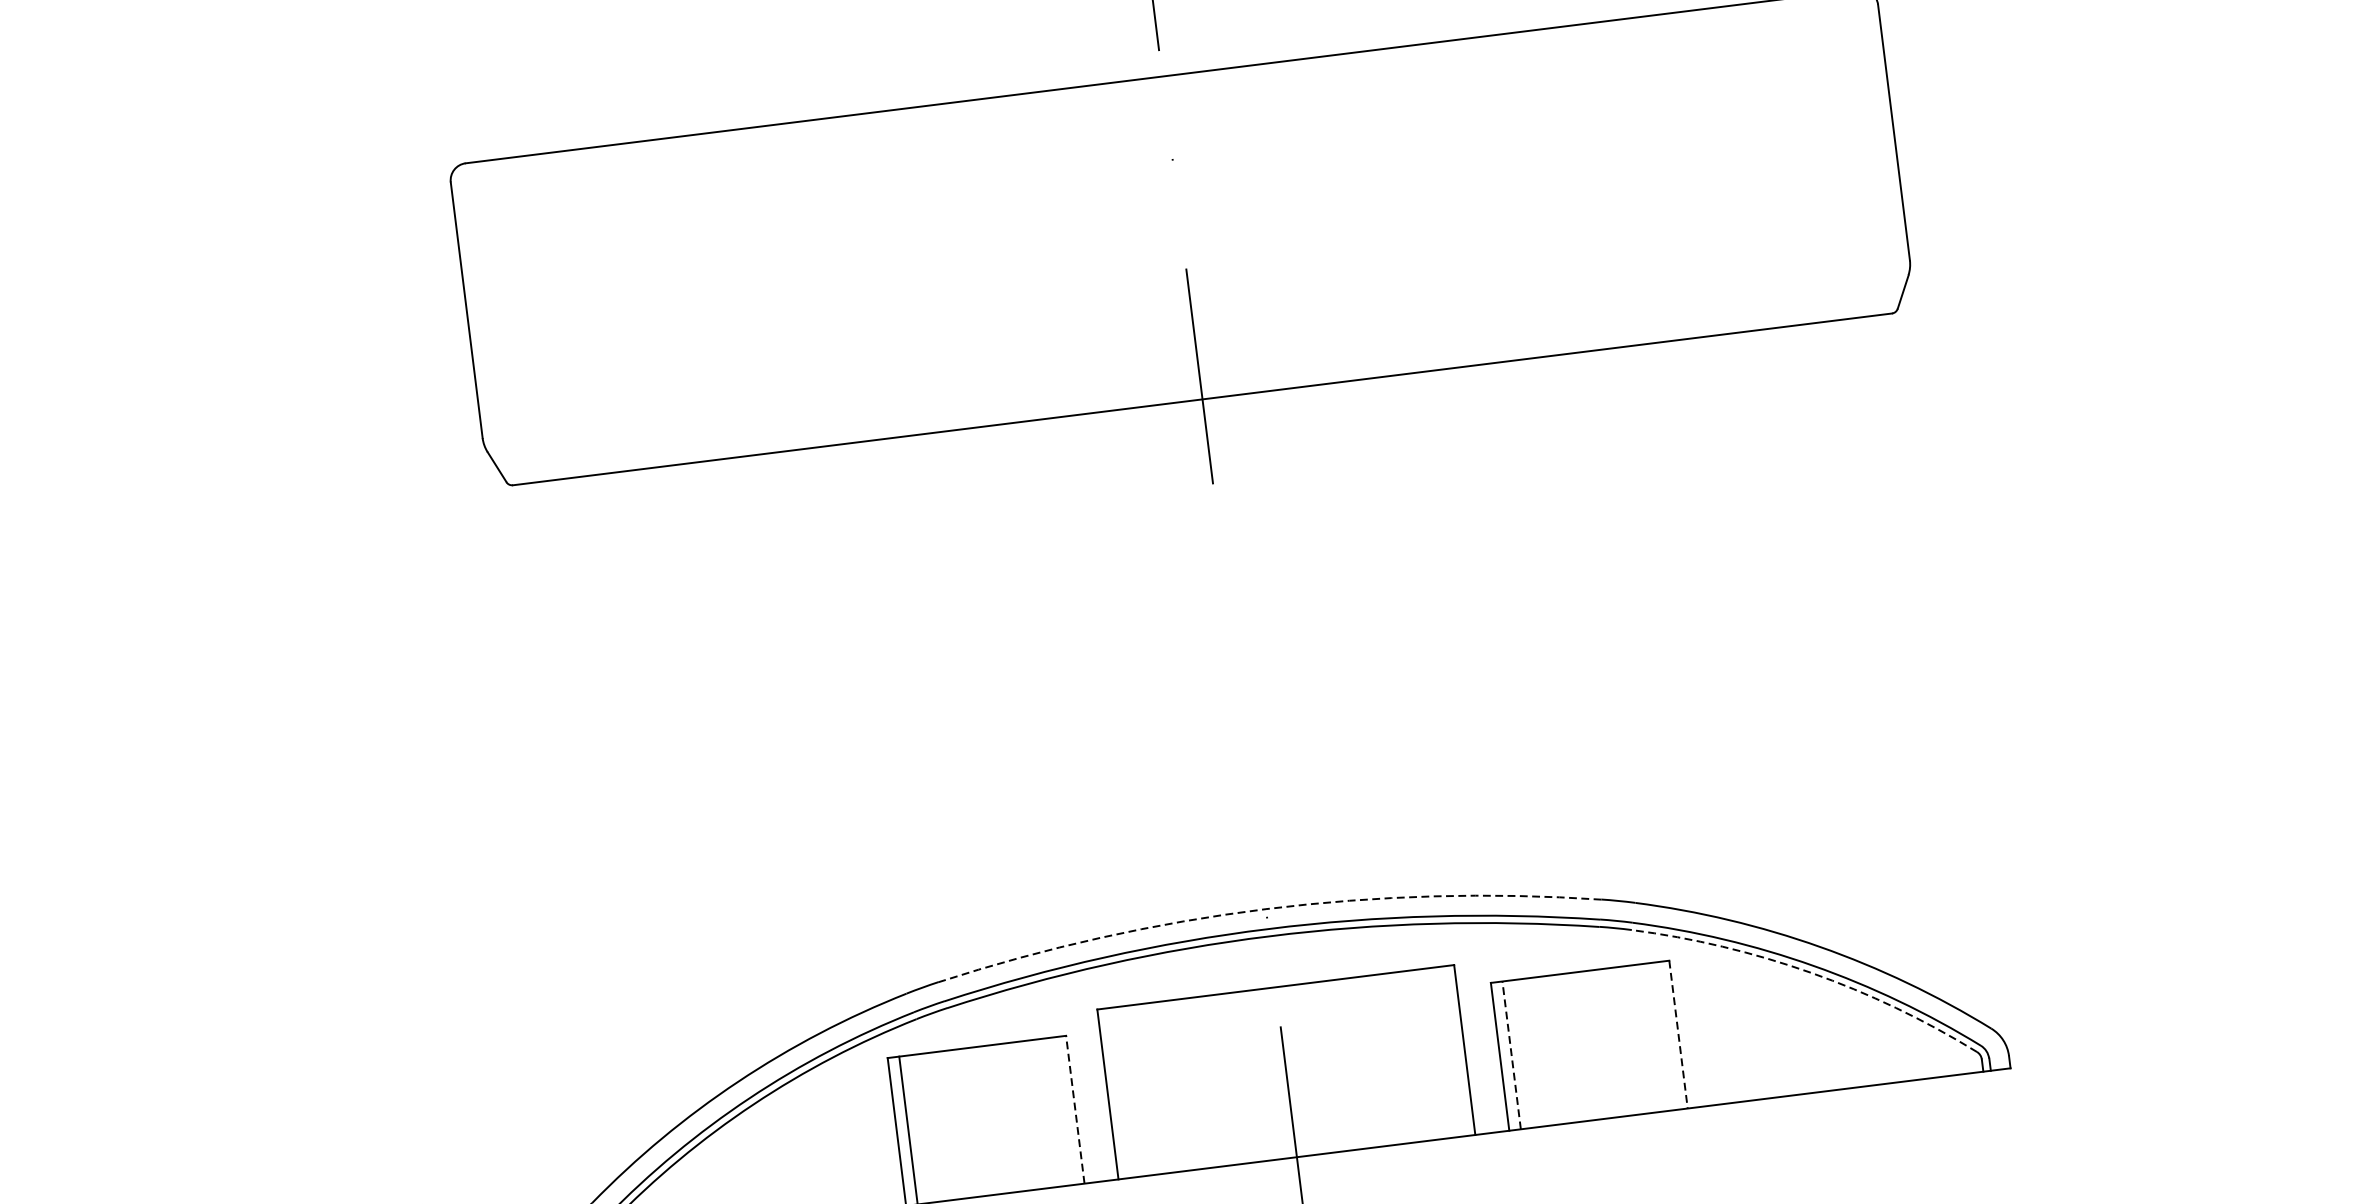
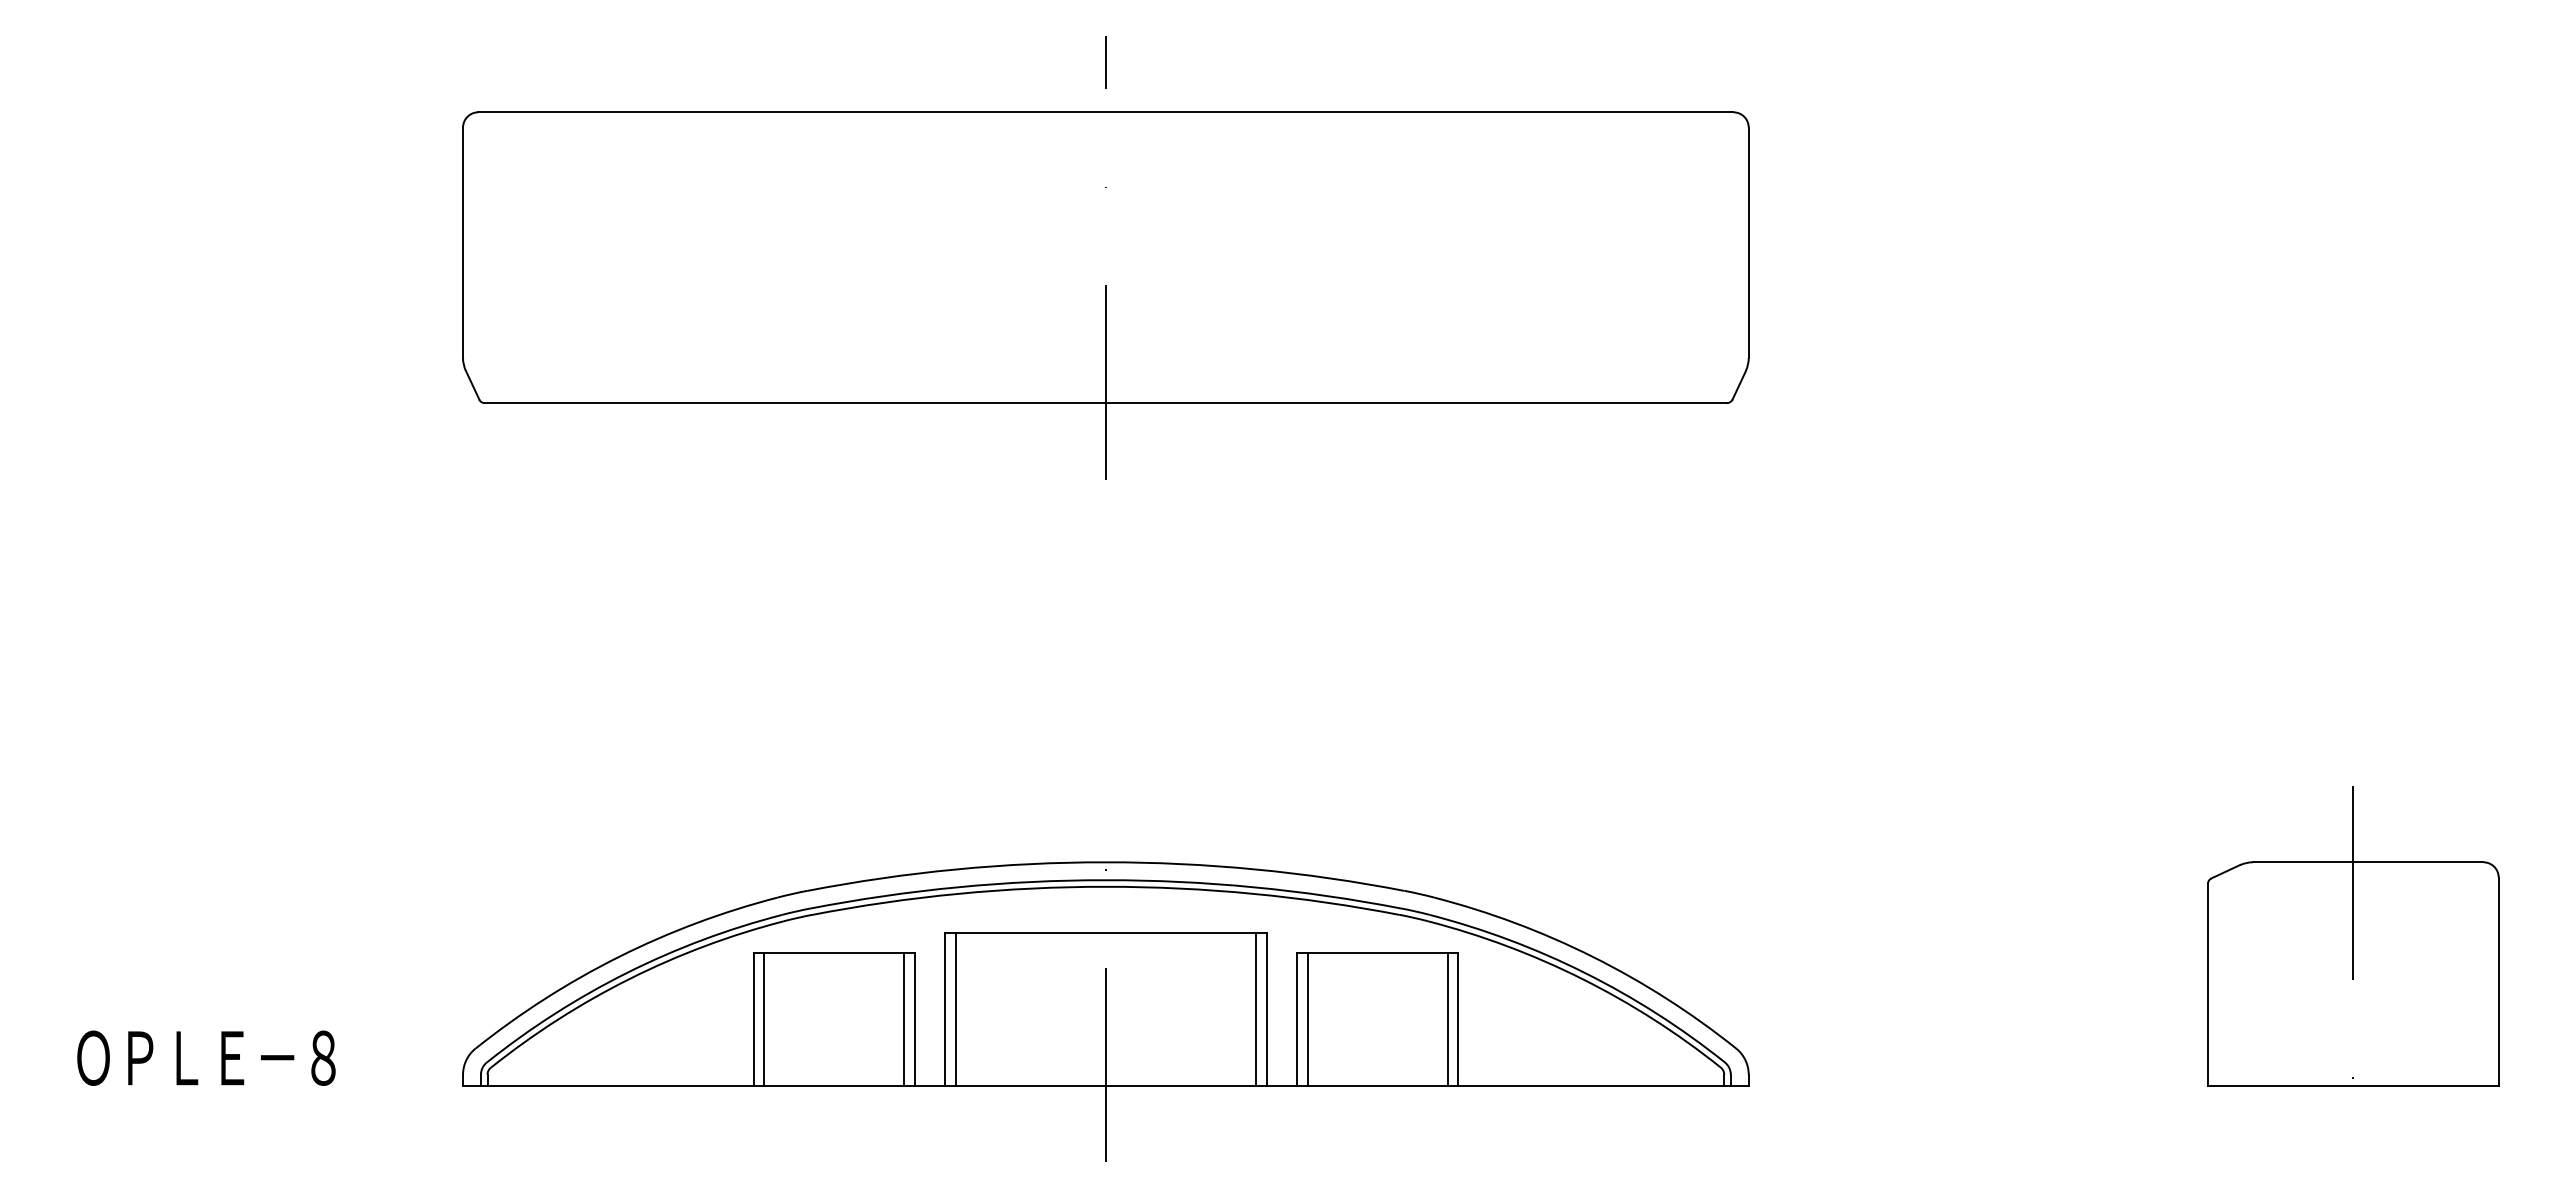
arc: (1265, 909) -> (1105, 862), dashed -> solid
arc: (1811, 972) -> (1582, 978), dashed -> solid
line: (1666, 1035) -> (1447, 1018), added
line: (1678, 1035) -> (1457, 1019), dashed -> solid
line: (1453, 1050) -> (1256, 1008), added
line: (1511, 1055) -> (1307, 1019), dashed -> solid
line: (1119, 1092) -> (955, 1008), added
line: (1064, 1110) -> (904, 1018), added
line: (1075, 1110) -> (914, 1019), dashed -> solid

